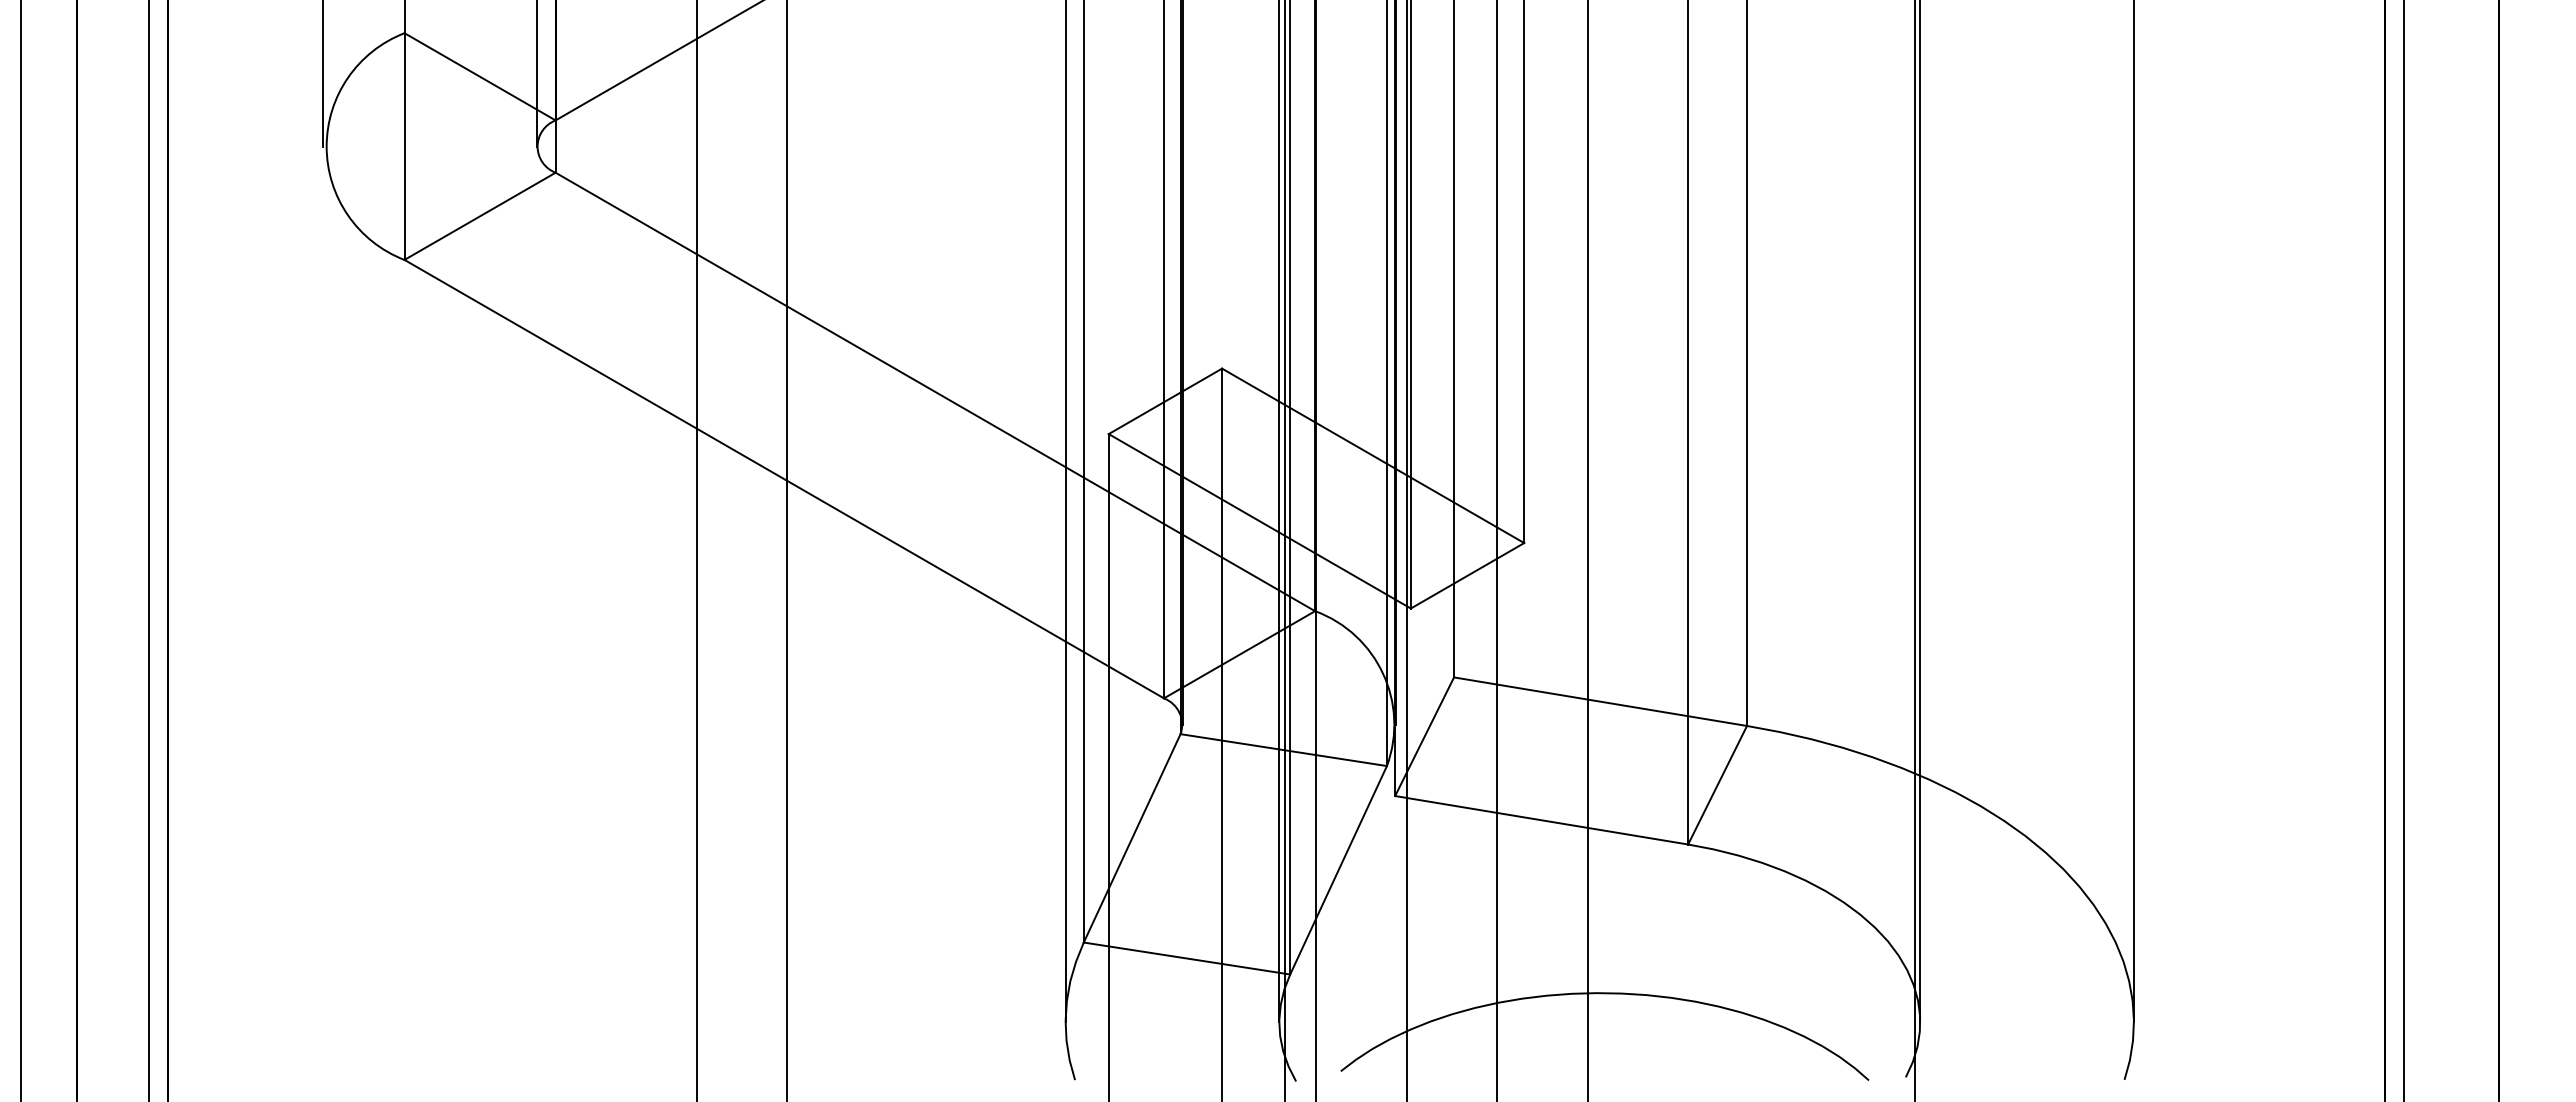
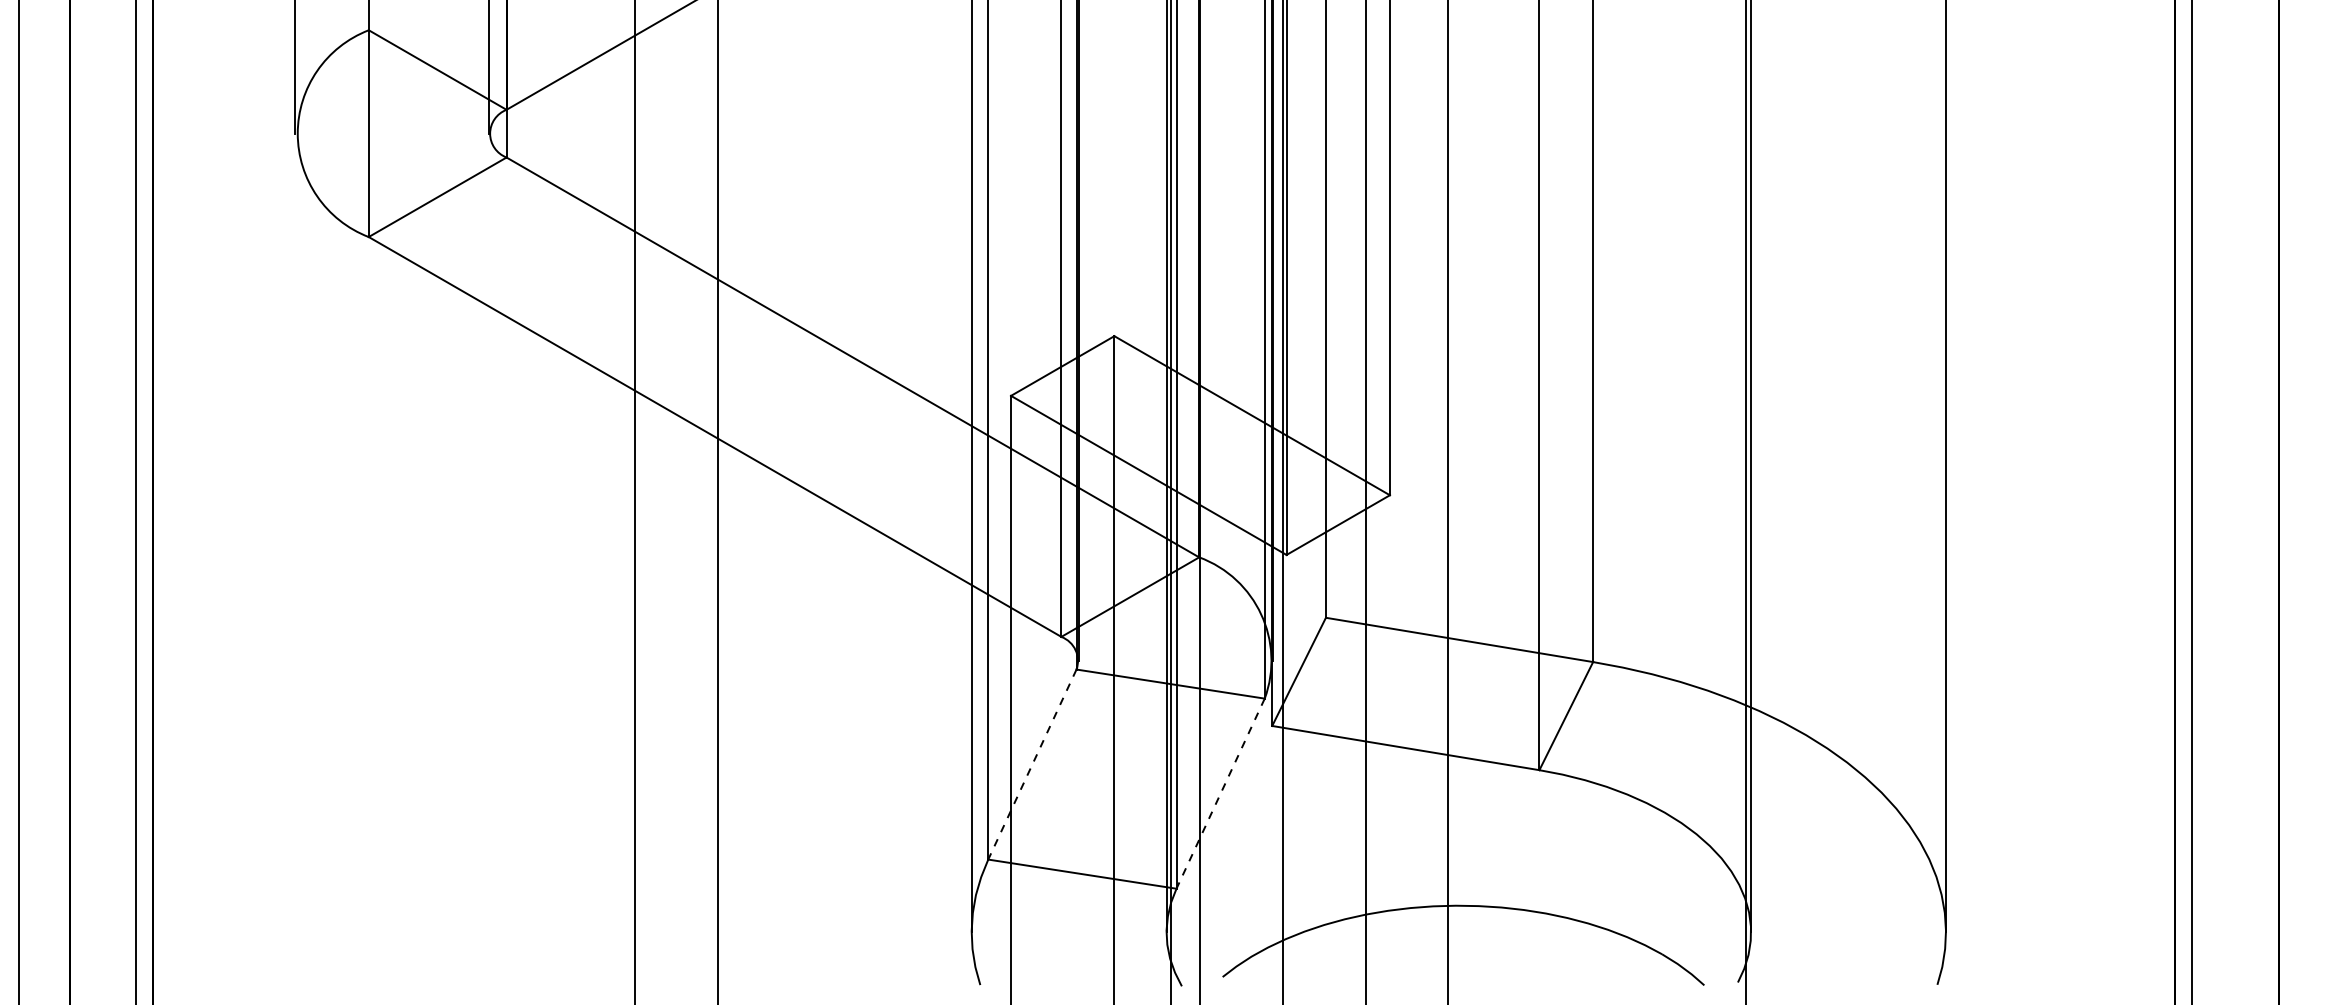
line: (1132, 838) -> (1032, 764), solid -> dashed
line: (1338, 870) -> (1220, 793), solid -> dashed

